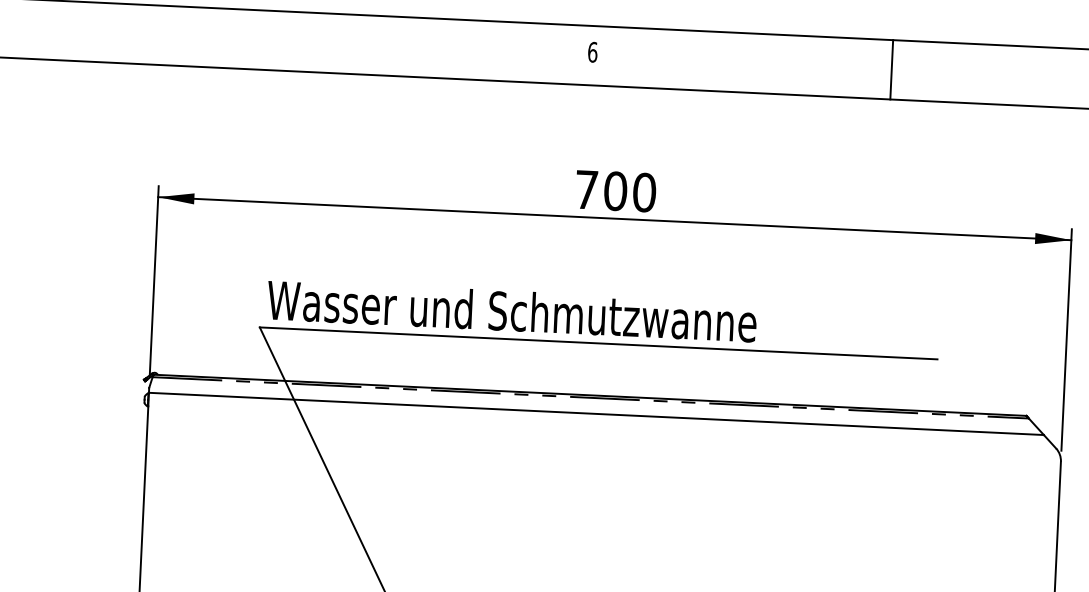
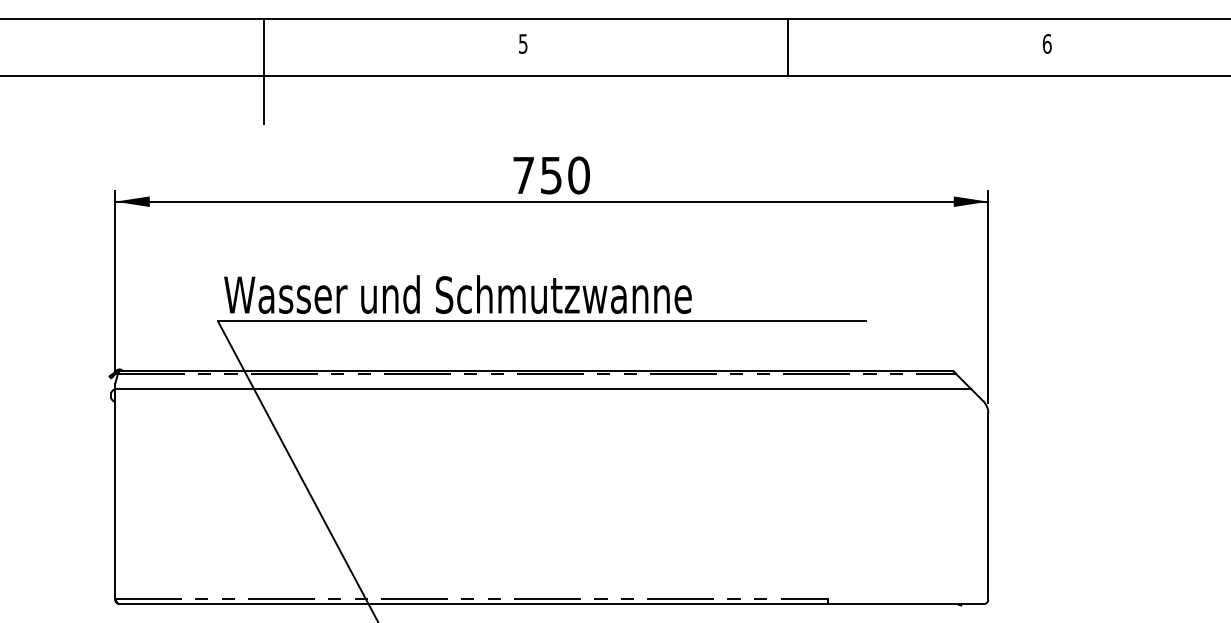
text: (593, 51) -> (523, 43), 6 -> 5
line: (320, 67) -> (264, 70), added
line: (891, 69) -> (788, 46), moved
text: (615, 191) -> (551, 175), 700 -> 750

